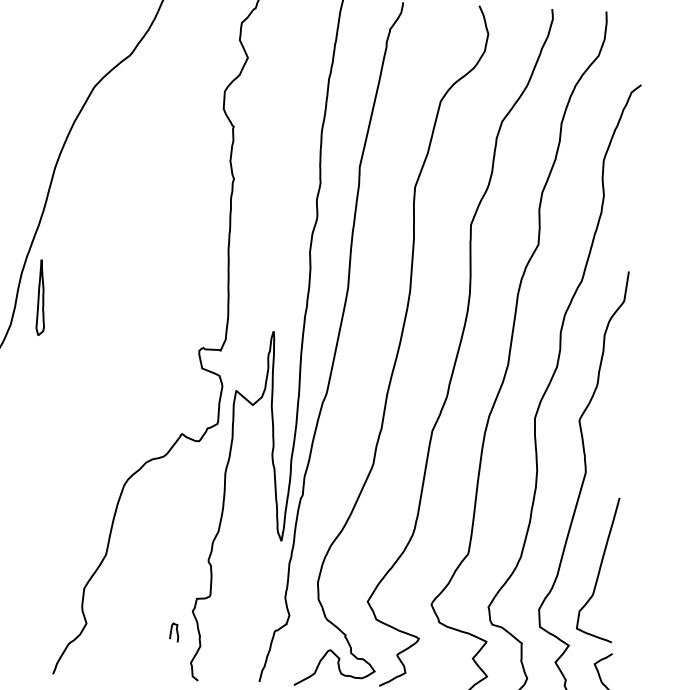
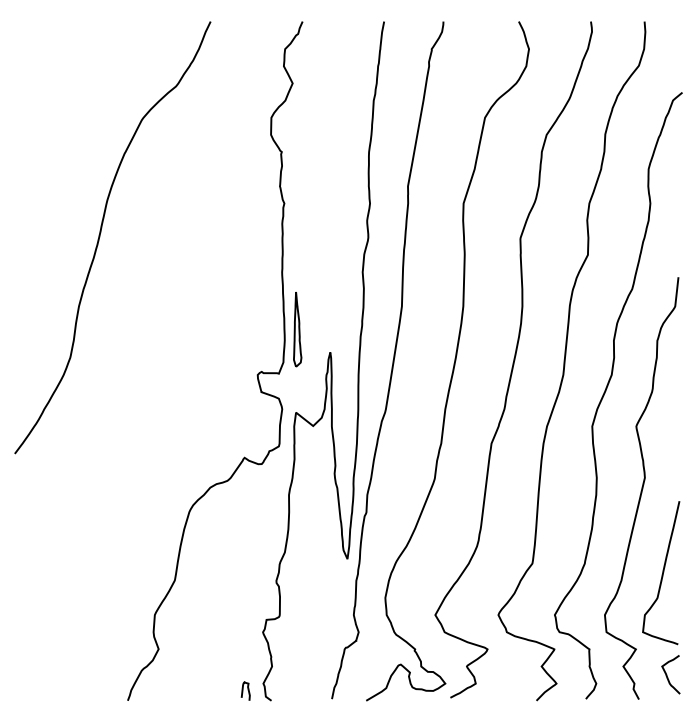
part: (41, 297) -> (297, 329), moved
curve: (172, 631) -> (243, 690), moved

